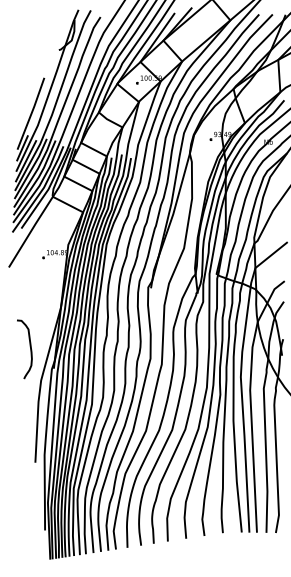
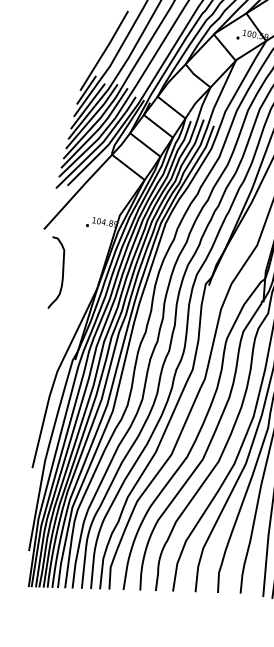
curve: (29, 346) -> (61, 270), moved

